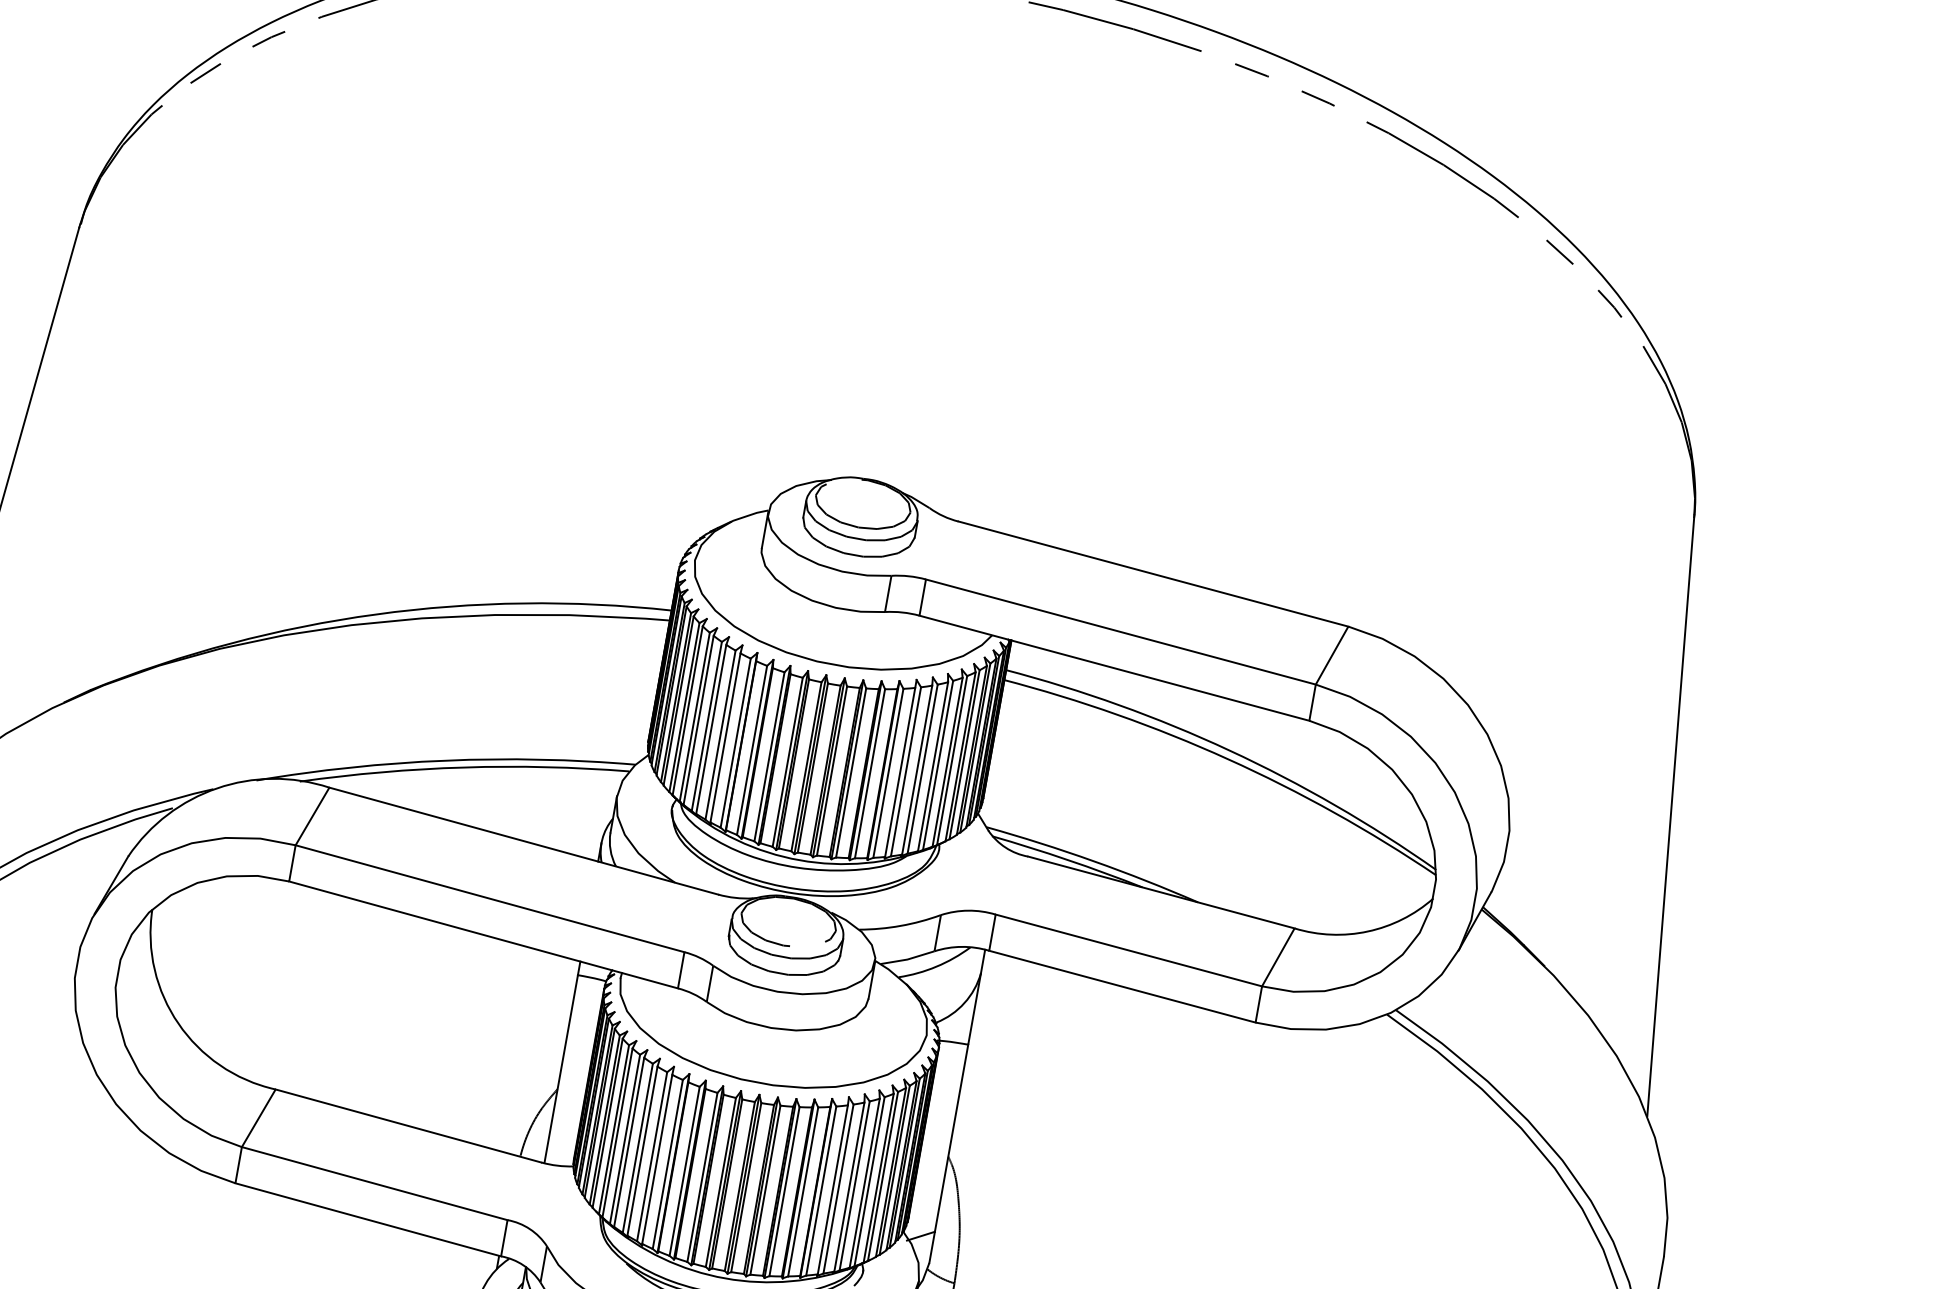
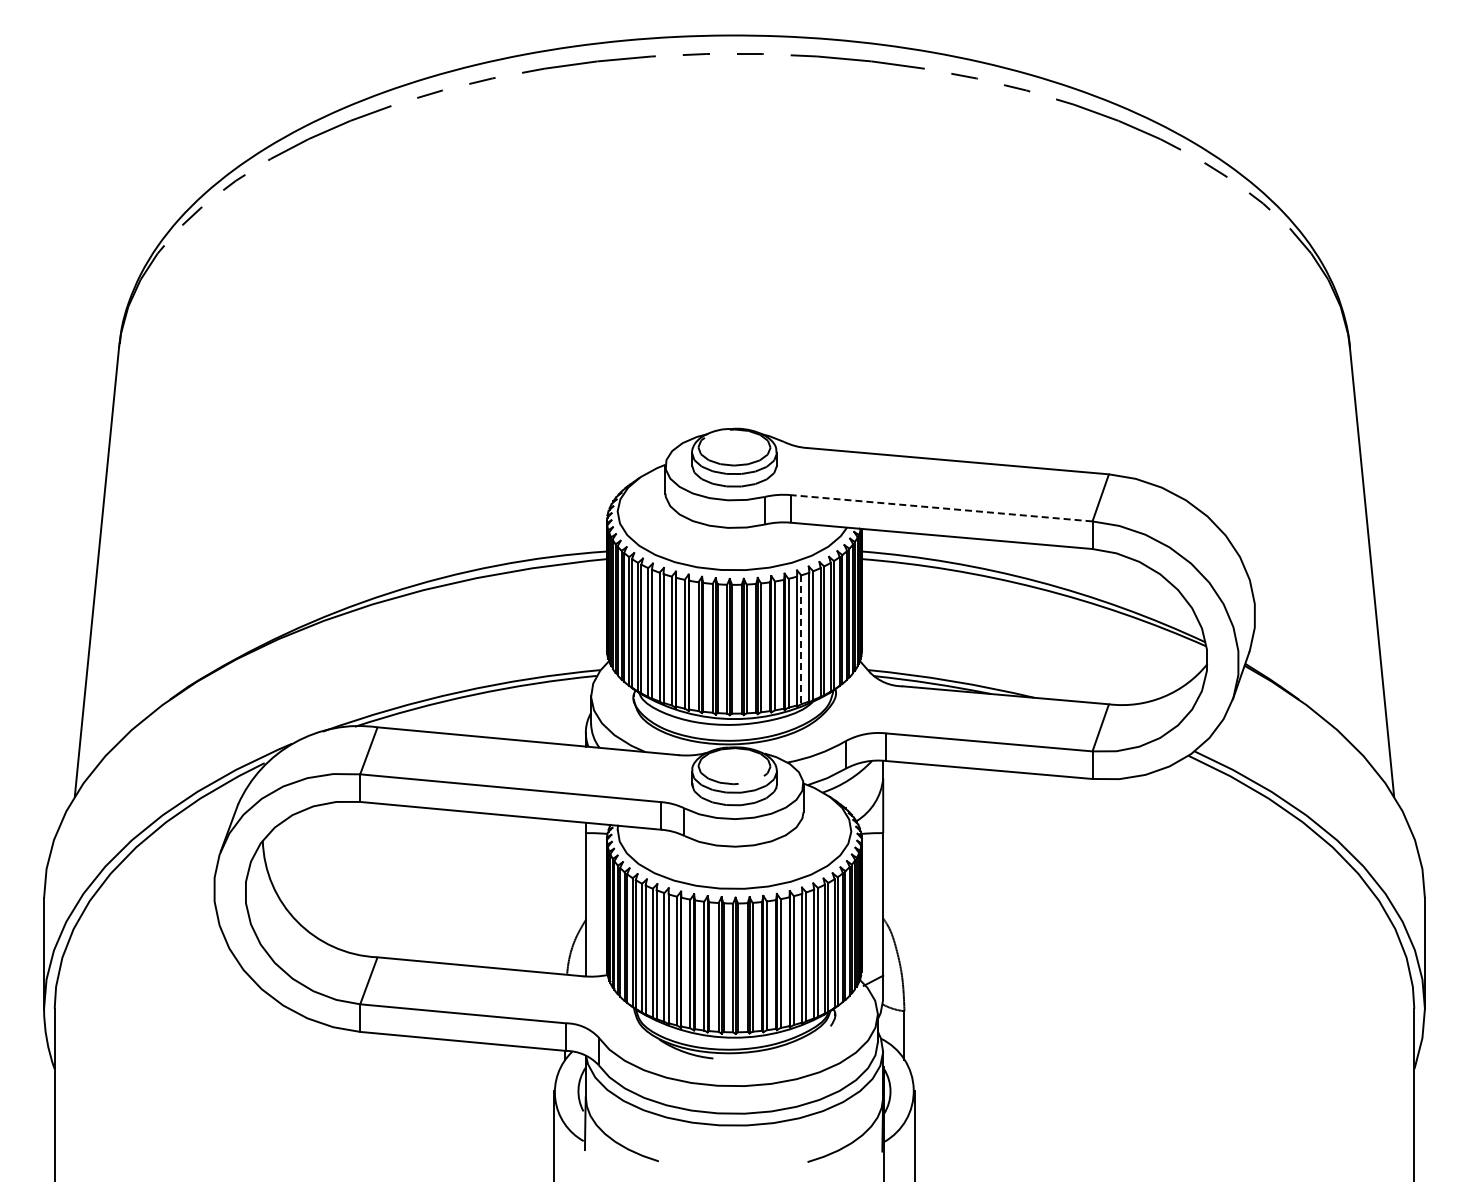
line: (1120, 632) -> (941, 508), solid -> dashed
line: (906, 772) -> (801, 640), solid -> dashed

